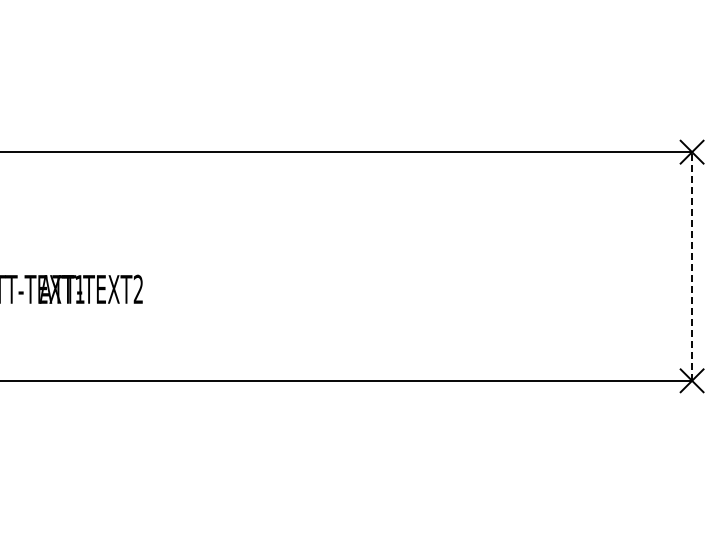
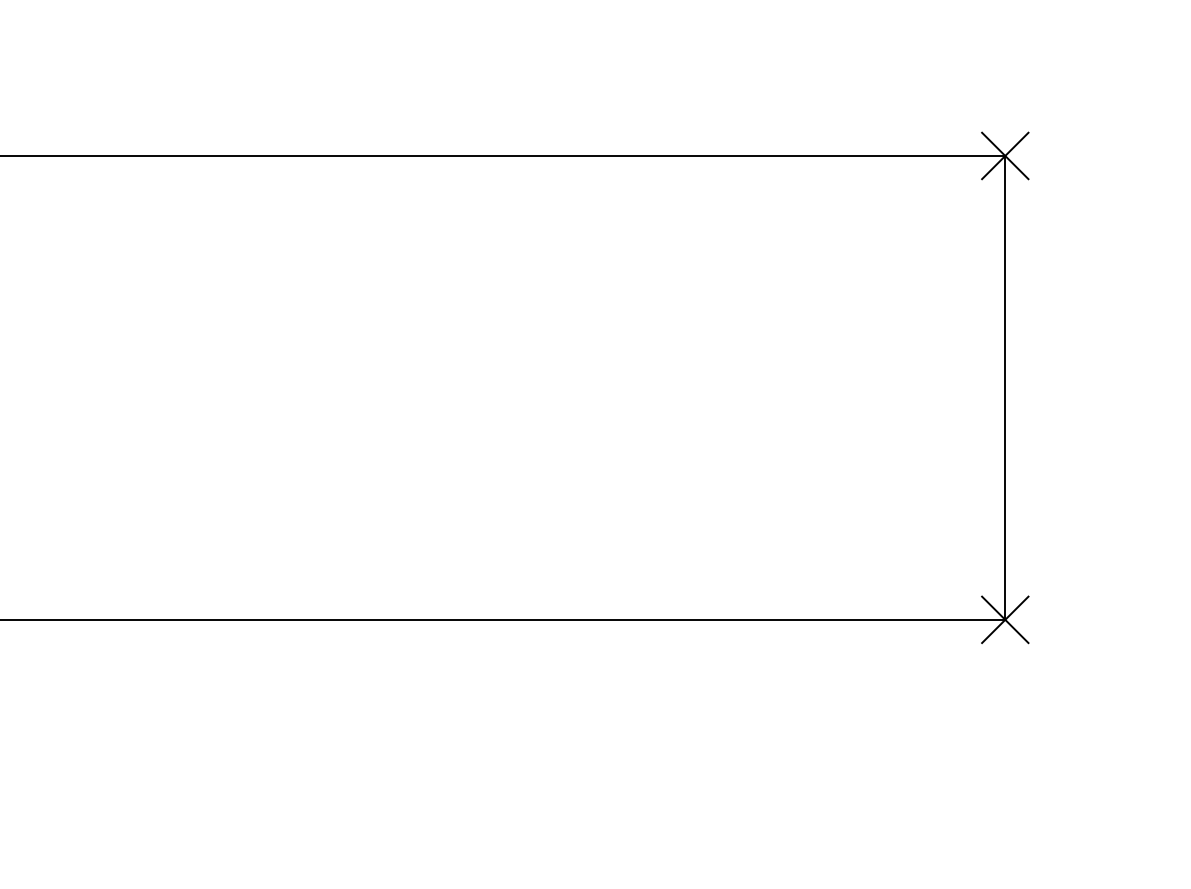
line: (692, 266) -> (1006, 387), dashed -> solid

